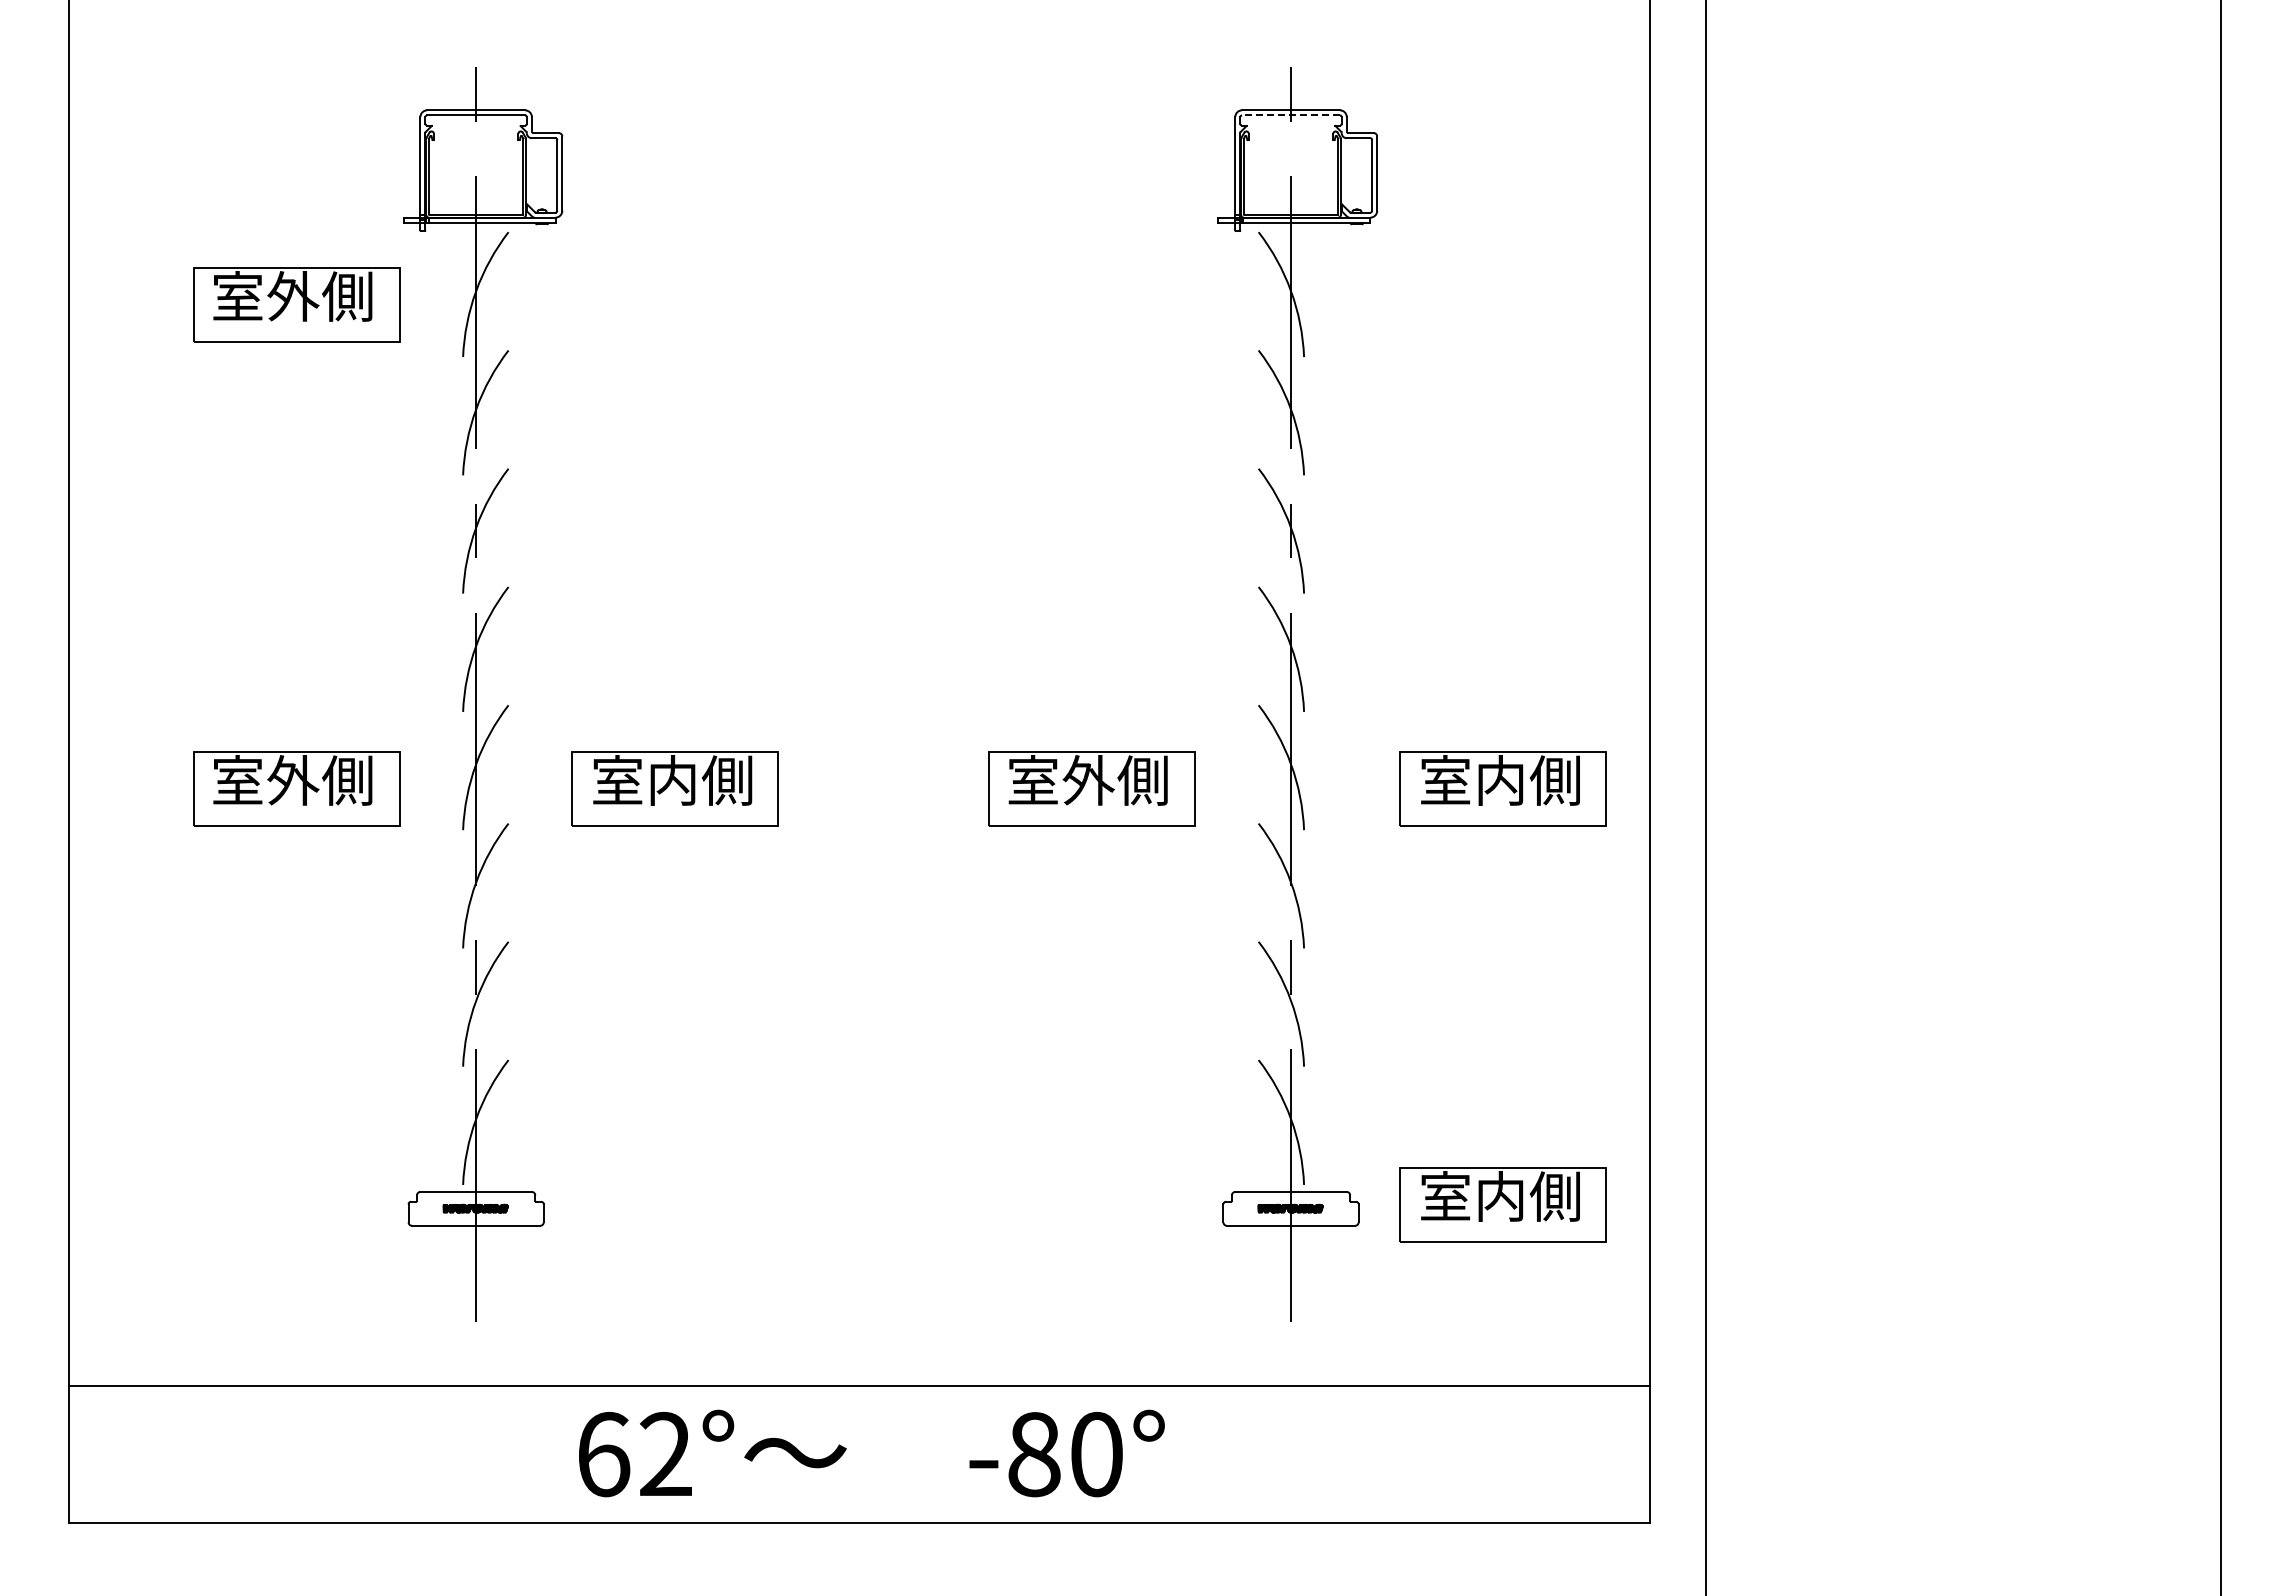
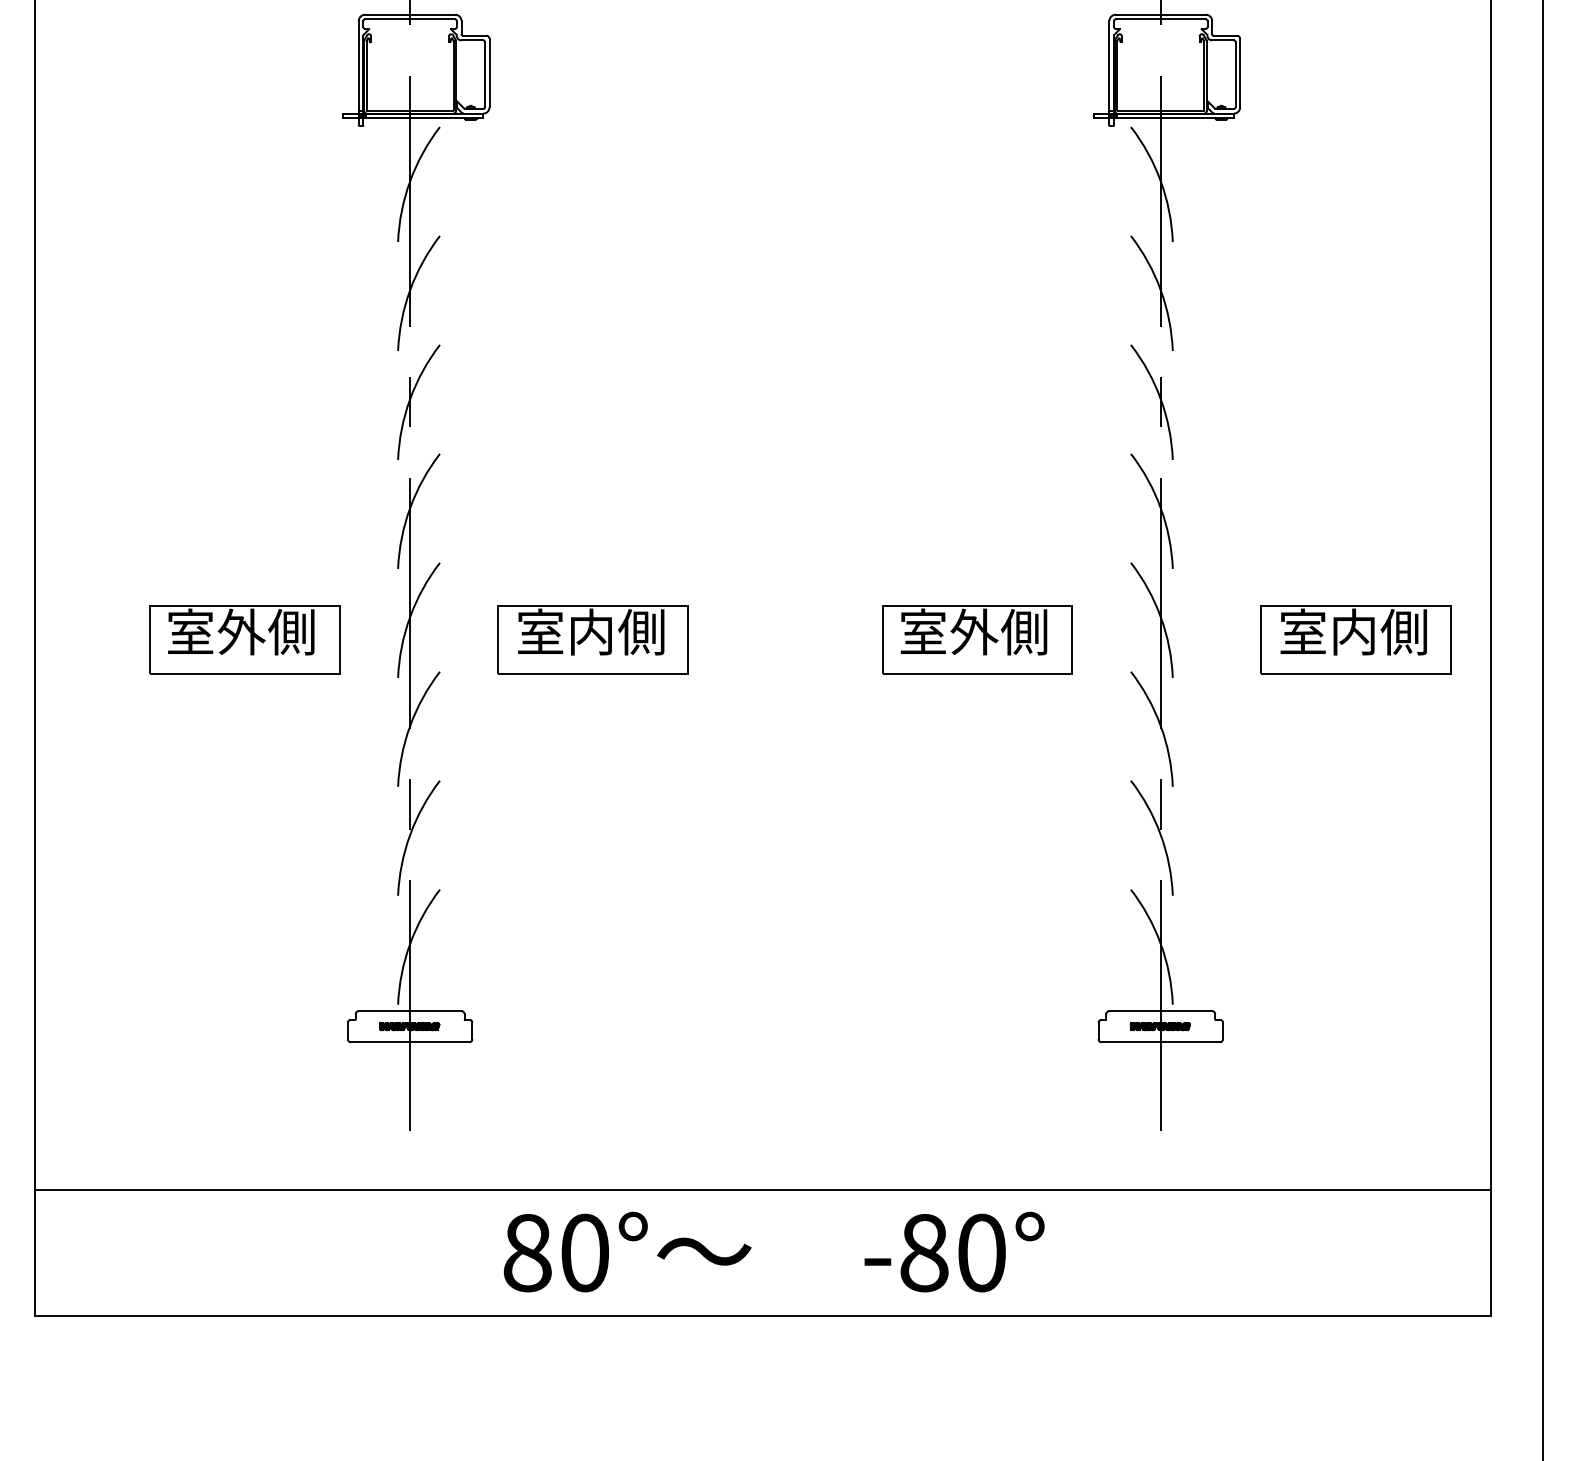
line: (1291, 115) -> (1161, 19), dashed -> solid
part: (296, 304) -> (244, 193), removed
part: (1502, 1204) -> (1355, 1022), removed
text: (634, 1454) -> (555, 1253), 62° -> 80°

